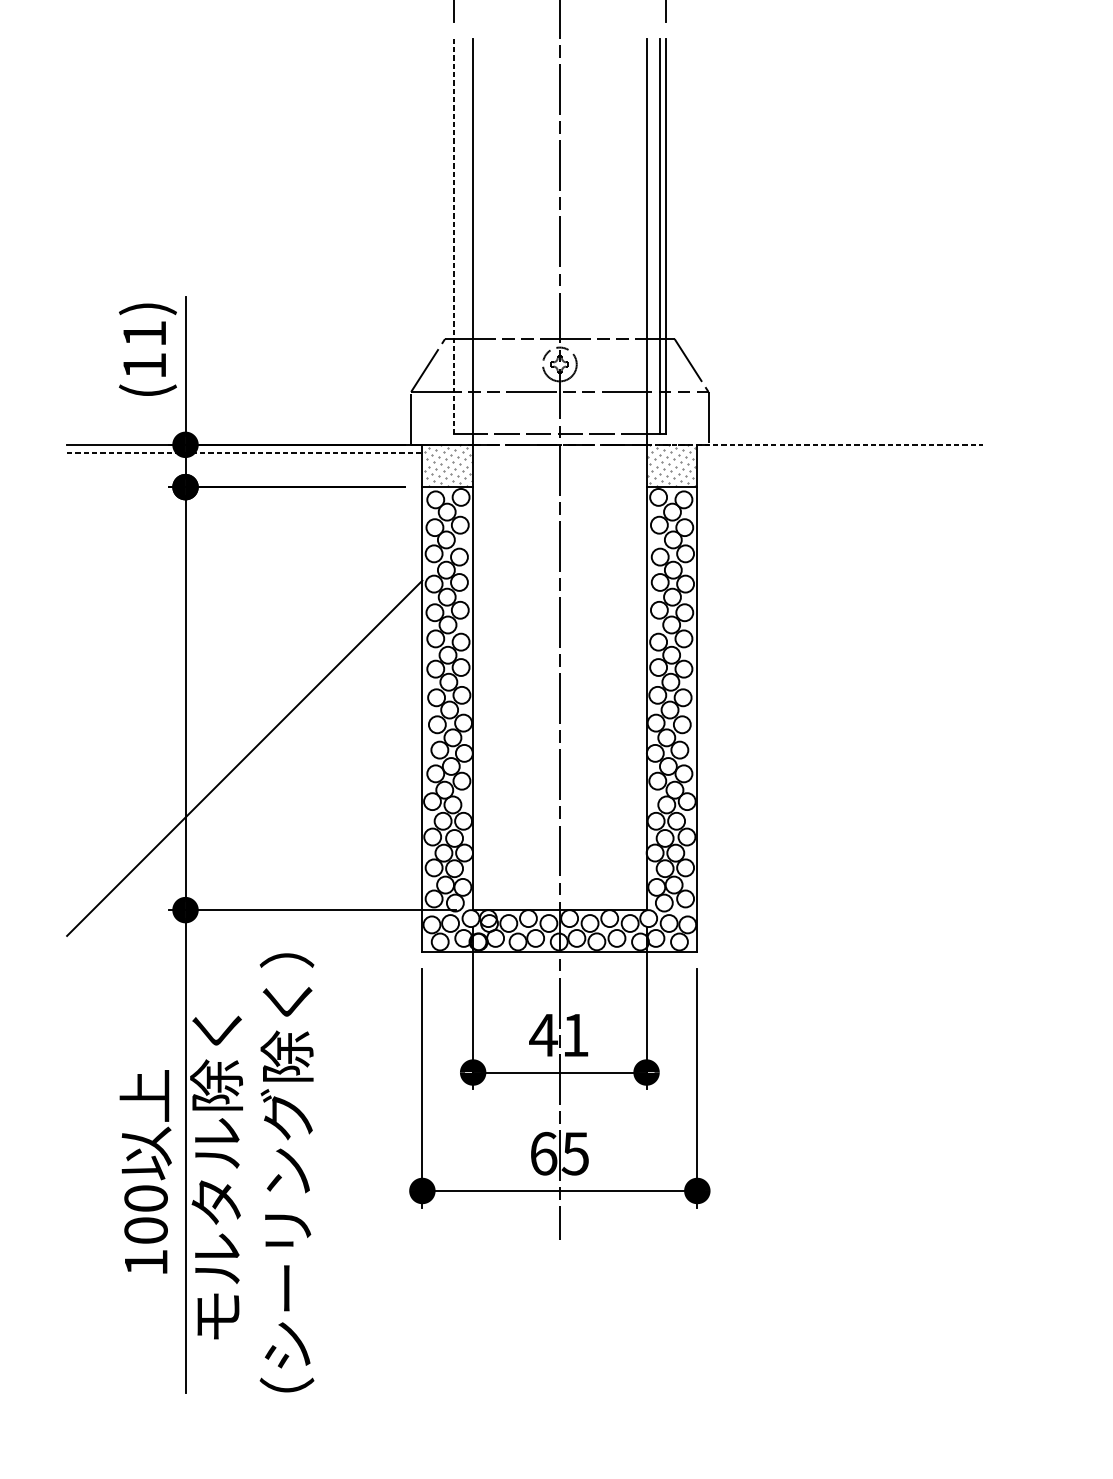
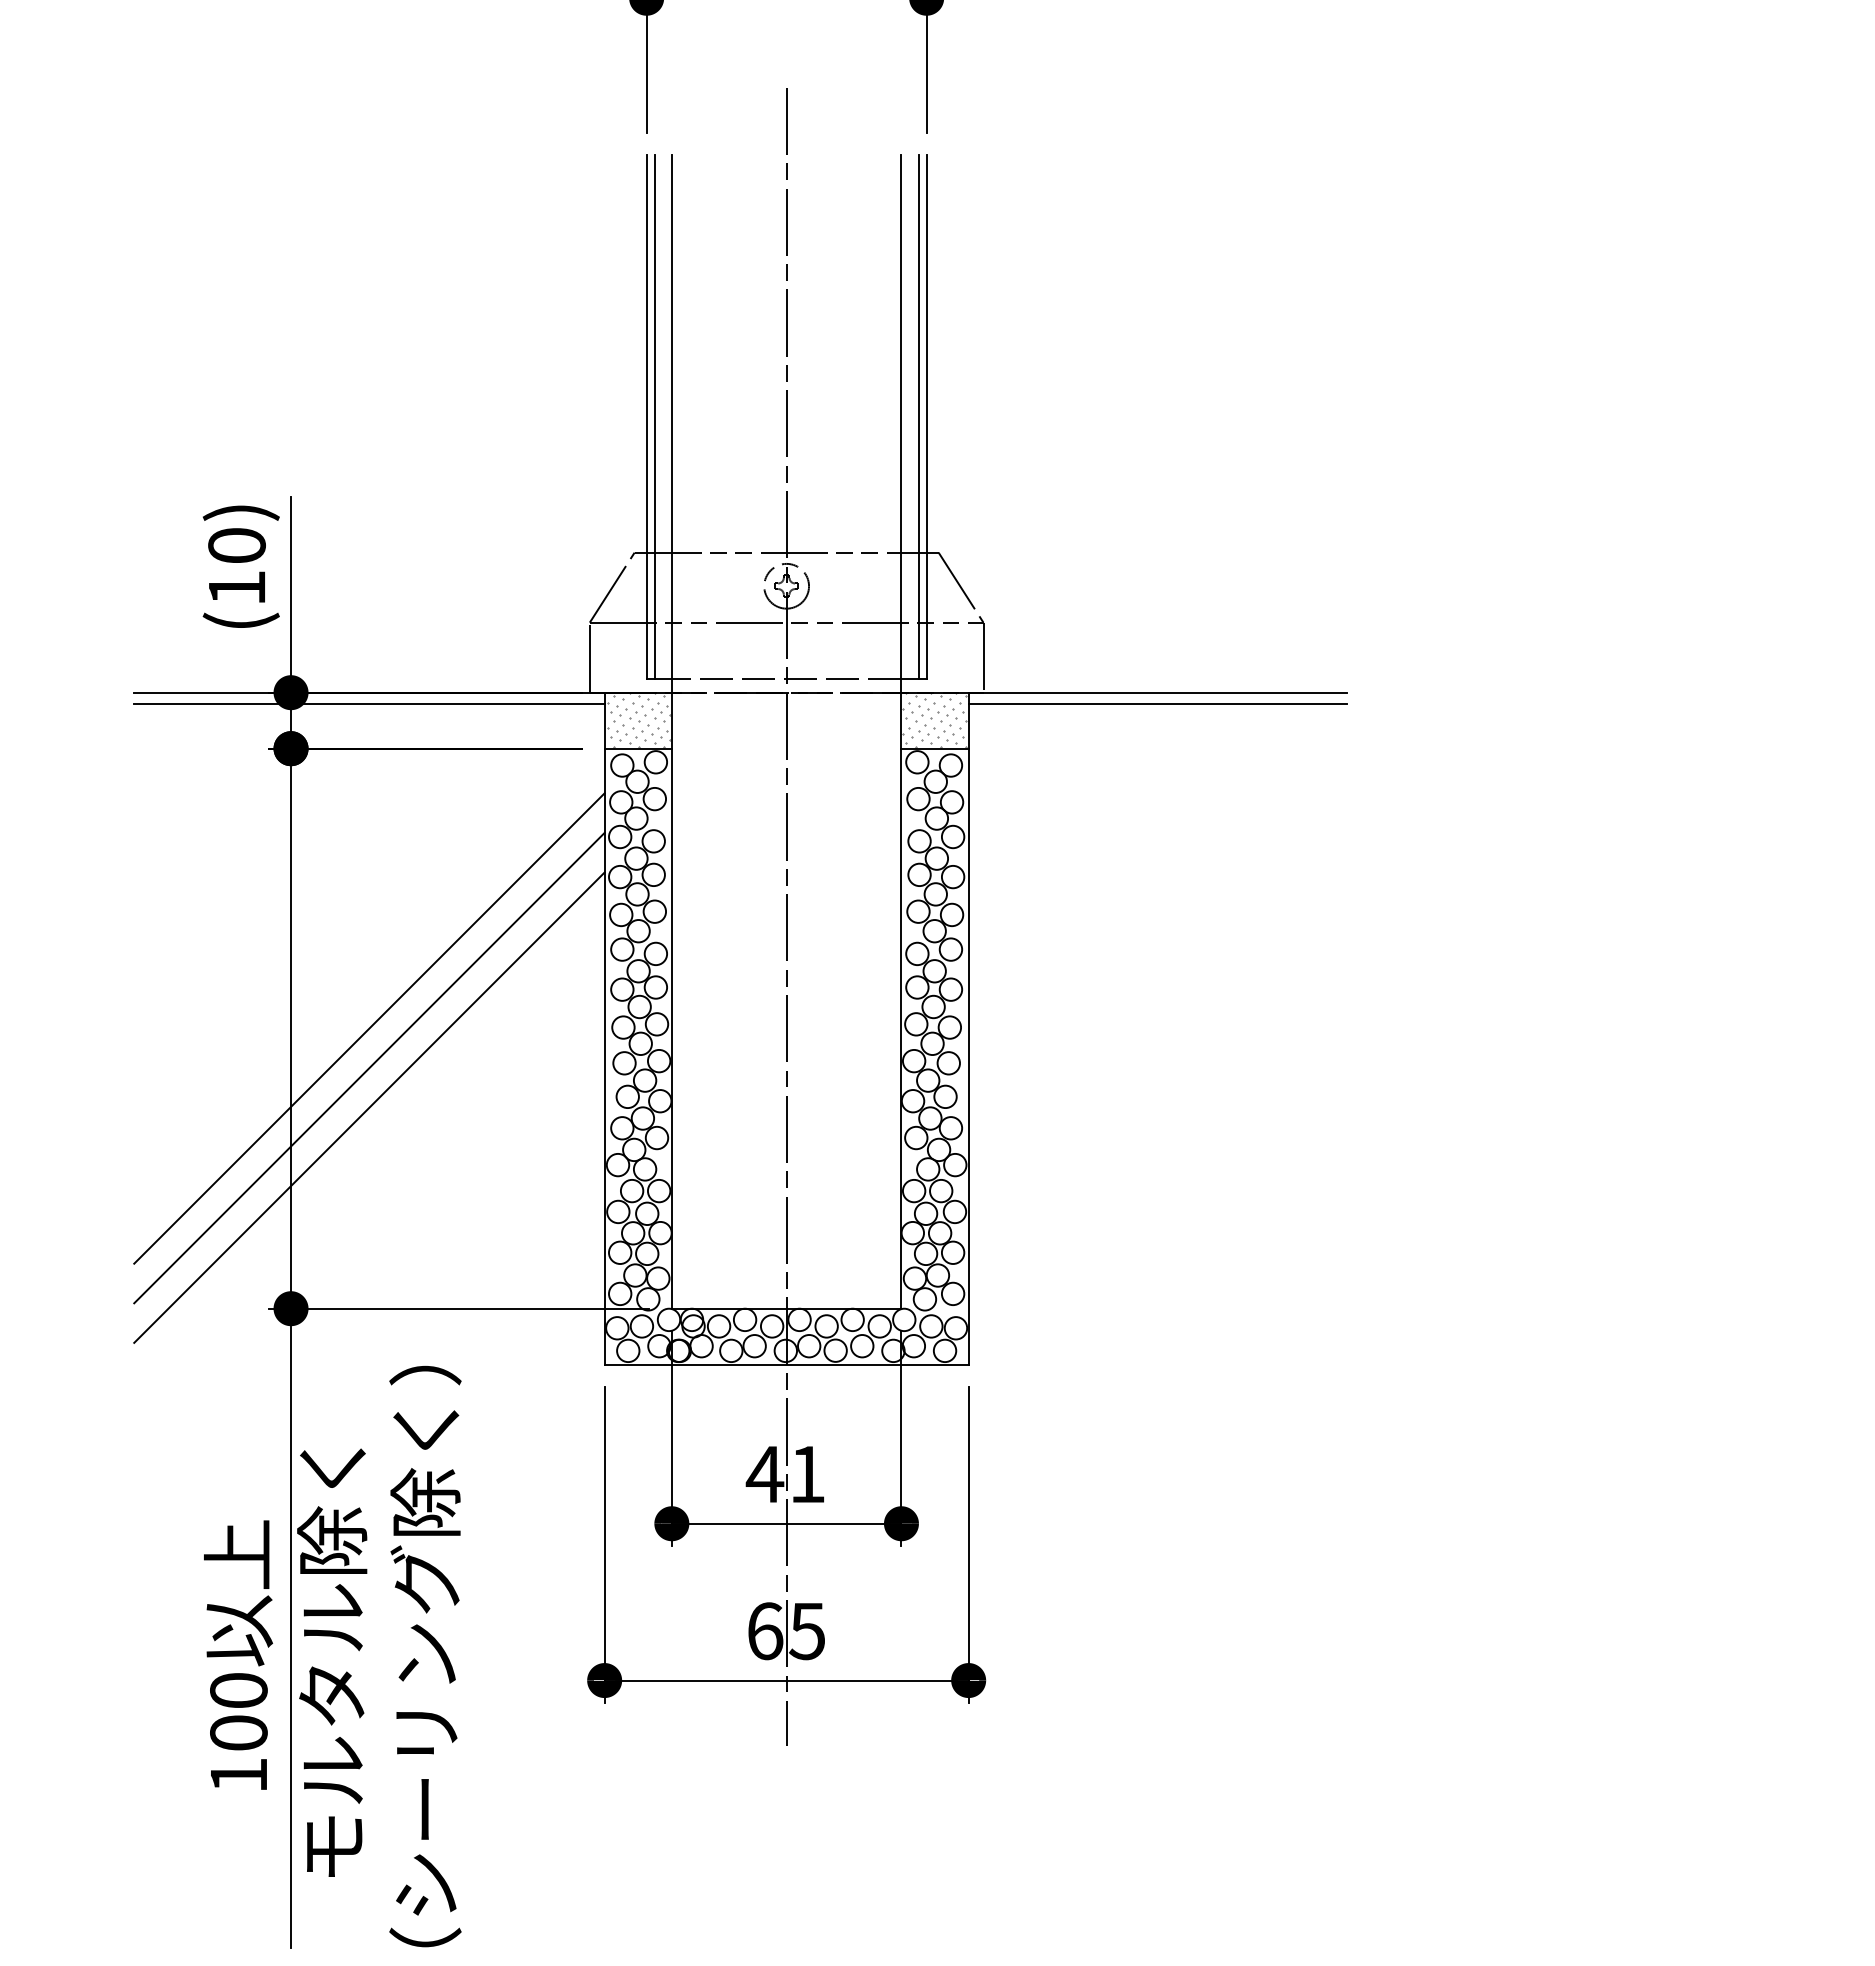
line: (453, 236) -> (646, 417), dashed -> solid
line: (460, 236) -> (654, 416), added
text: (144, 333) -> (236, 545), (11) -> (10)
line: (815, 444) -> (1124, 692), dashed -> solid
line: (244, 453) -> (369, 703), dashed -> solid
line: (839, 453) -> (1157, 703), added
line: (244, 698) -> (369, 1028), added
line: (244, 727) -> (369, 1067), added

